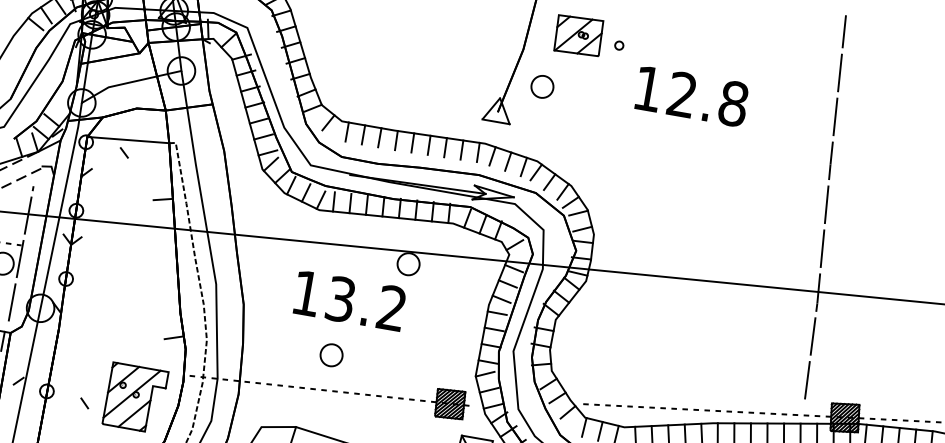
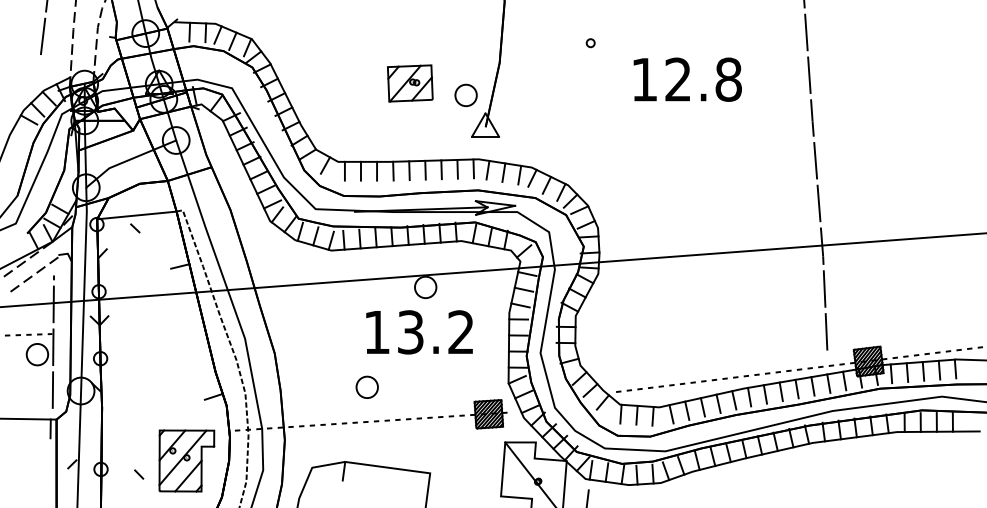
part: (578, 35) -> (410, 83), moved
part: (541, 86) -> (465, 95), moved
text: (691, 96) -> (687, 79), moved
text: (349, 301) -> (419, 332), moved

